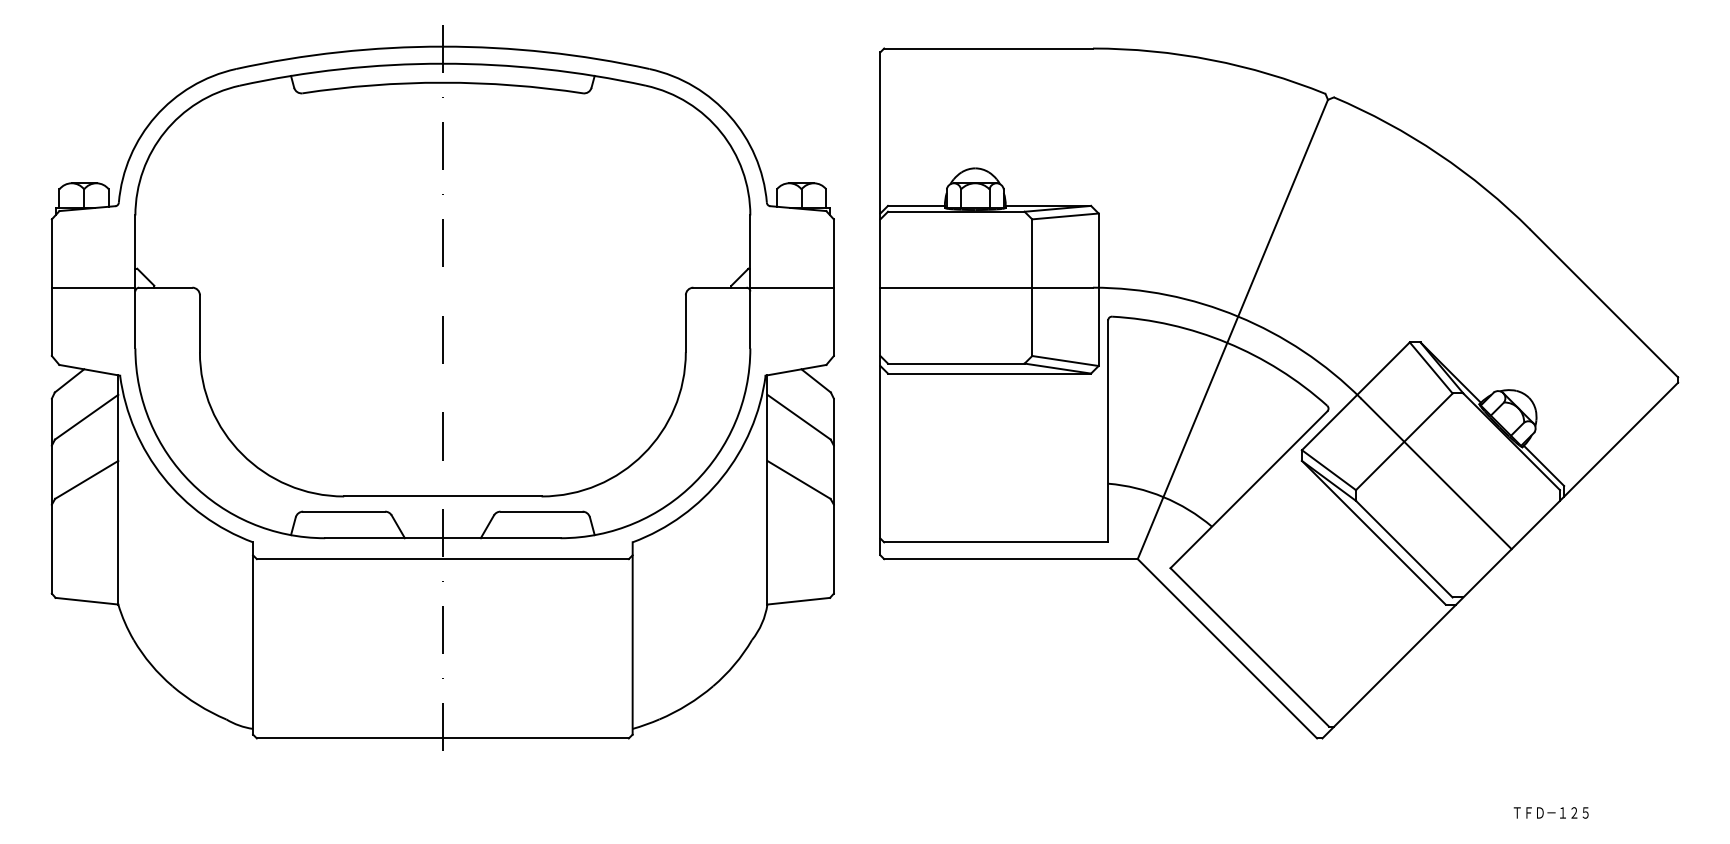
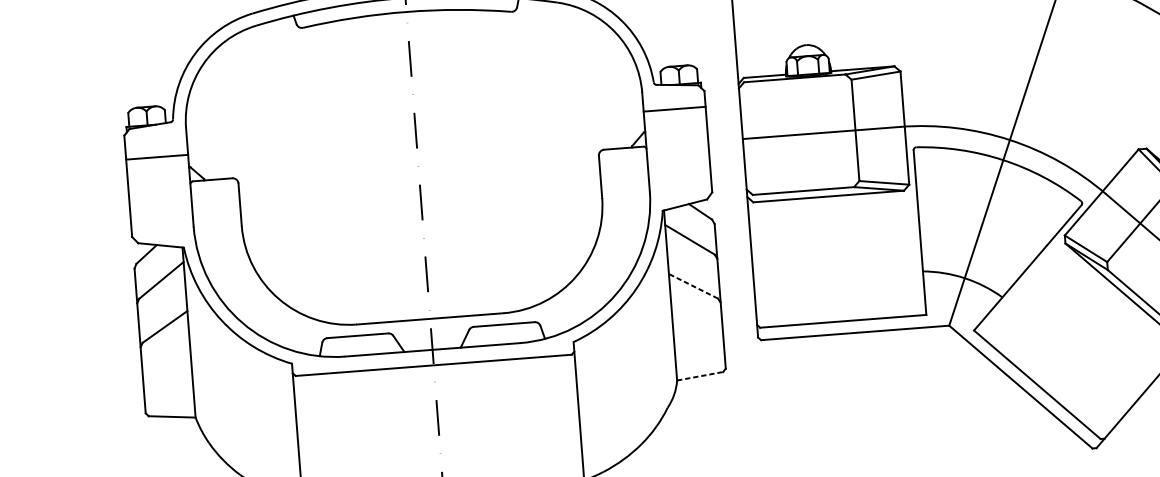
line: (93, 287) -> (157, 157), moved
line: (791, 287) -> (674, 109), moved
line: (799, 479) -> (693, 285), solid -> dashed
line: (799, 601) -> (700, 376), solid -> dashed

